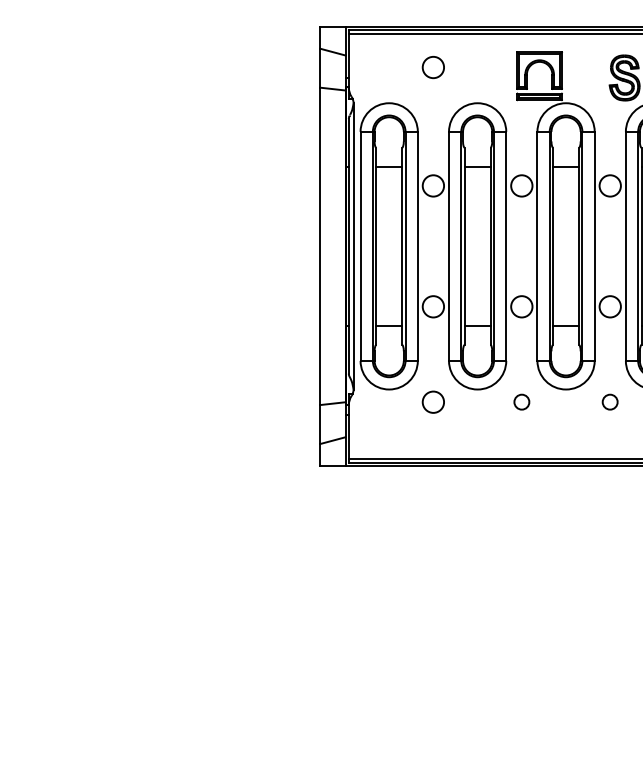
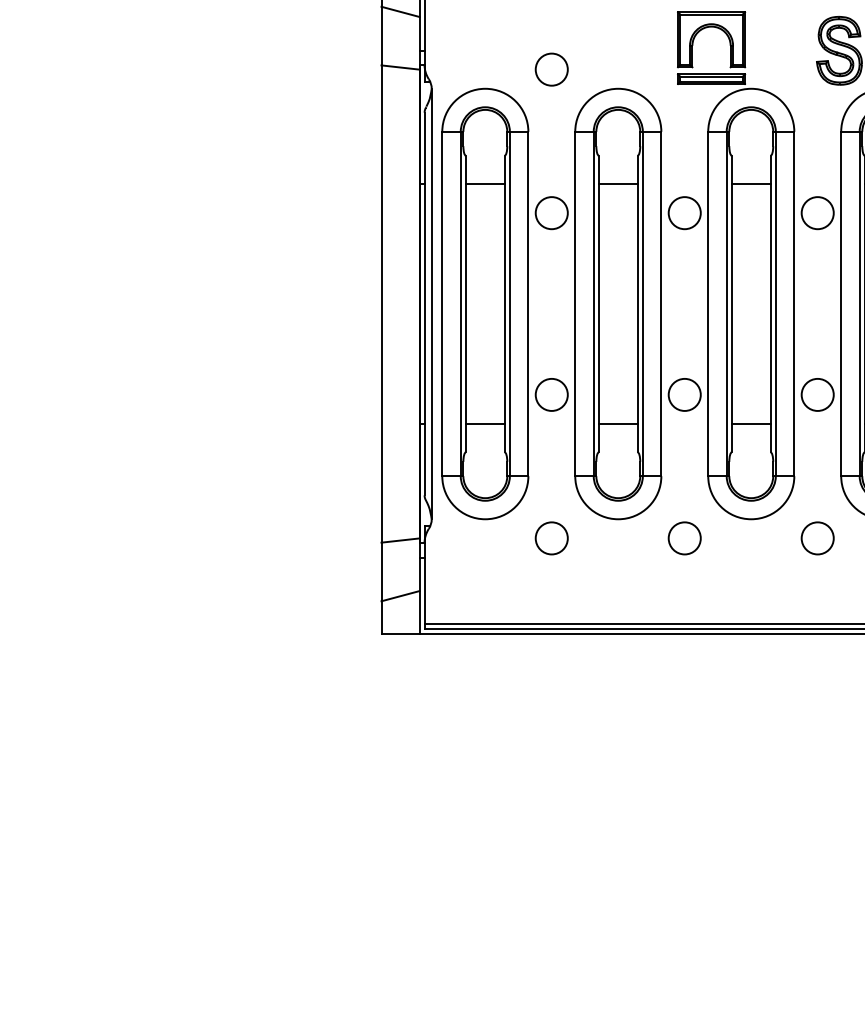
circle: (432, 67) -> (550, 69), moved
circle: (521, 401) -> (684, 537), size x1.43
circle: (609, 401) -> (816, 537), size x1.43

